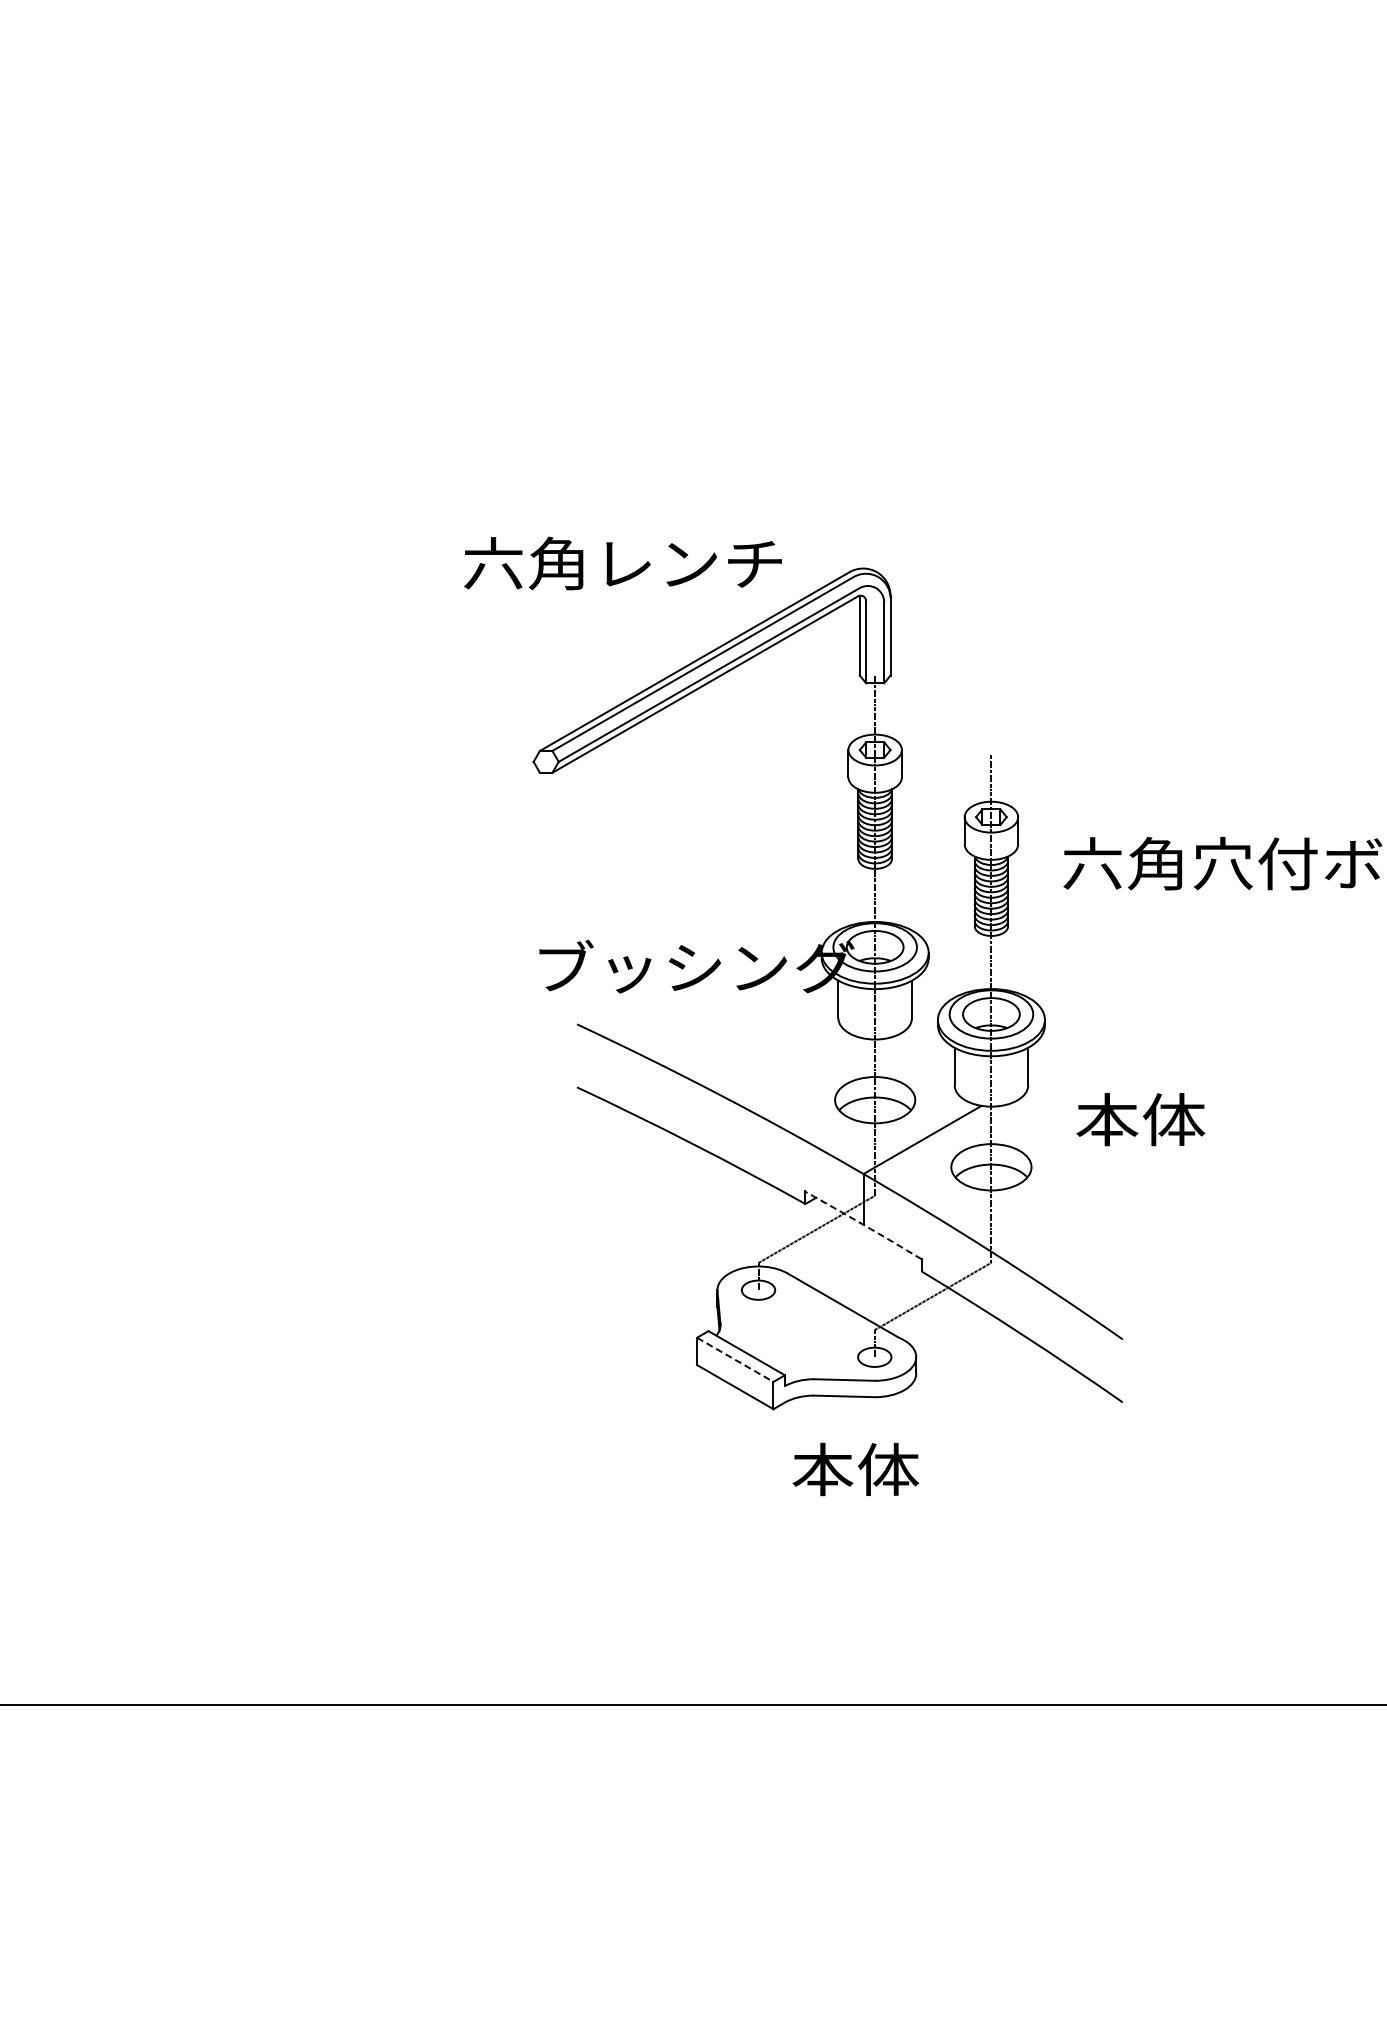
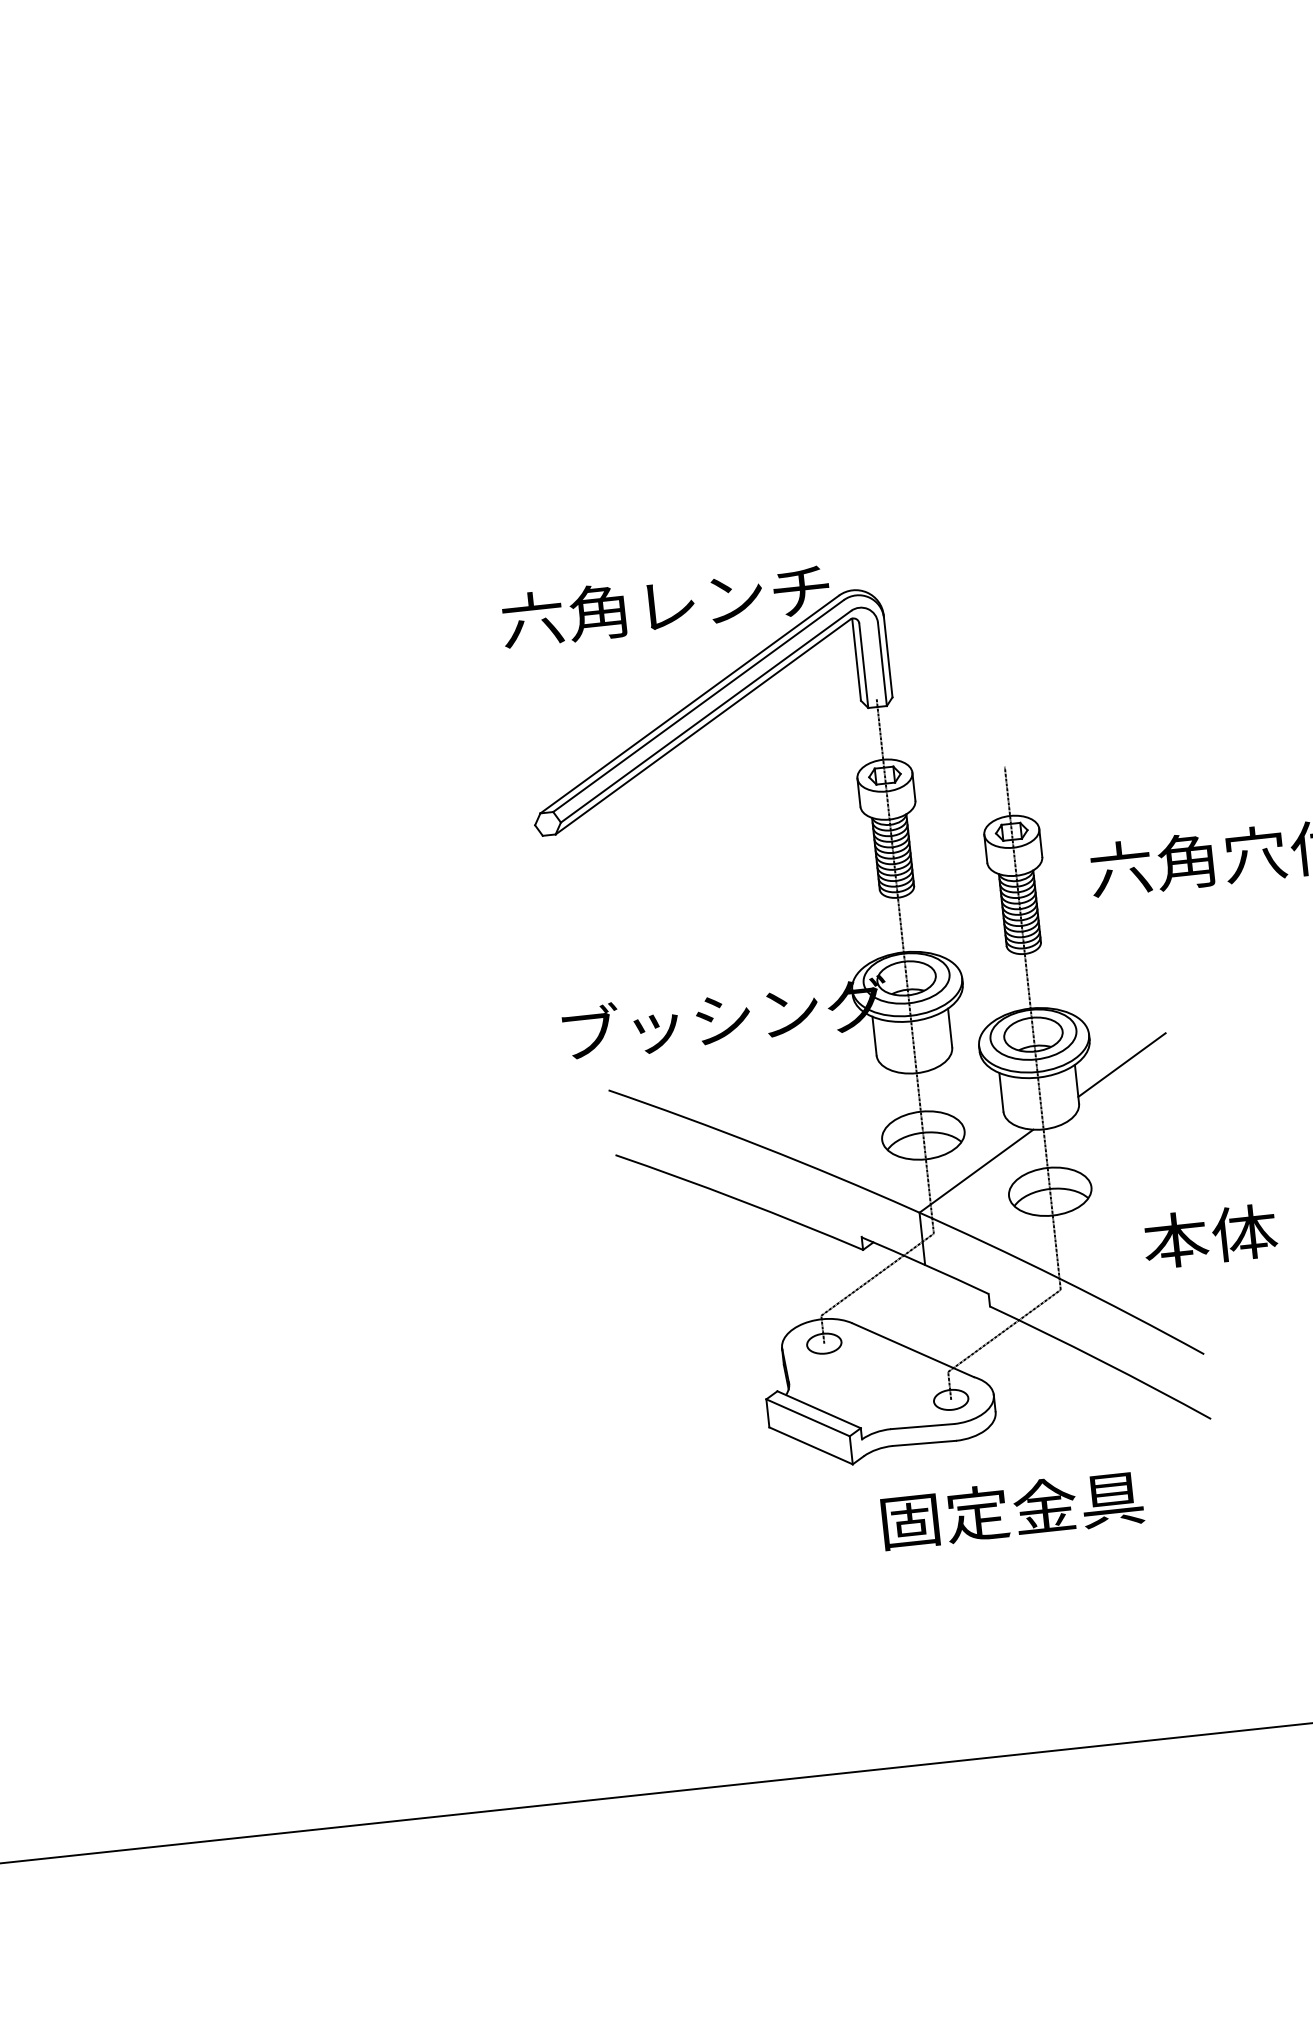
text: (622, 563) -> (665, 605), moved
line: (1073, 1052) -> (1122, 1064), added
text: (1140, 1119) -> (1209, 1236), moved
arc: (863, 1225) -> (925, 1265), dashed -> solid
line: (735, 1360) -> (808, 1418), dashed -> solid
text: (920, 1469) -> (1010, 1510), 本体 -> 固定金具

